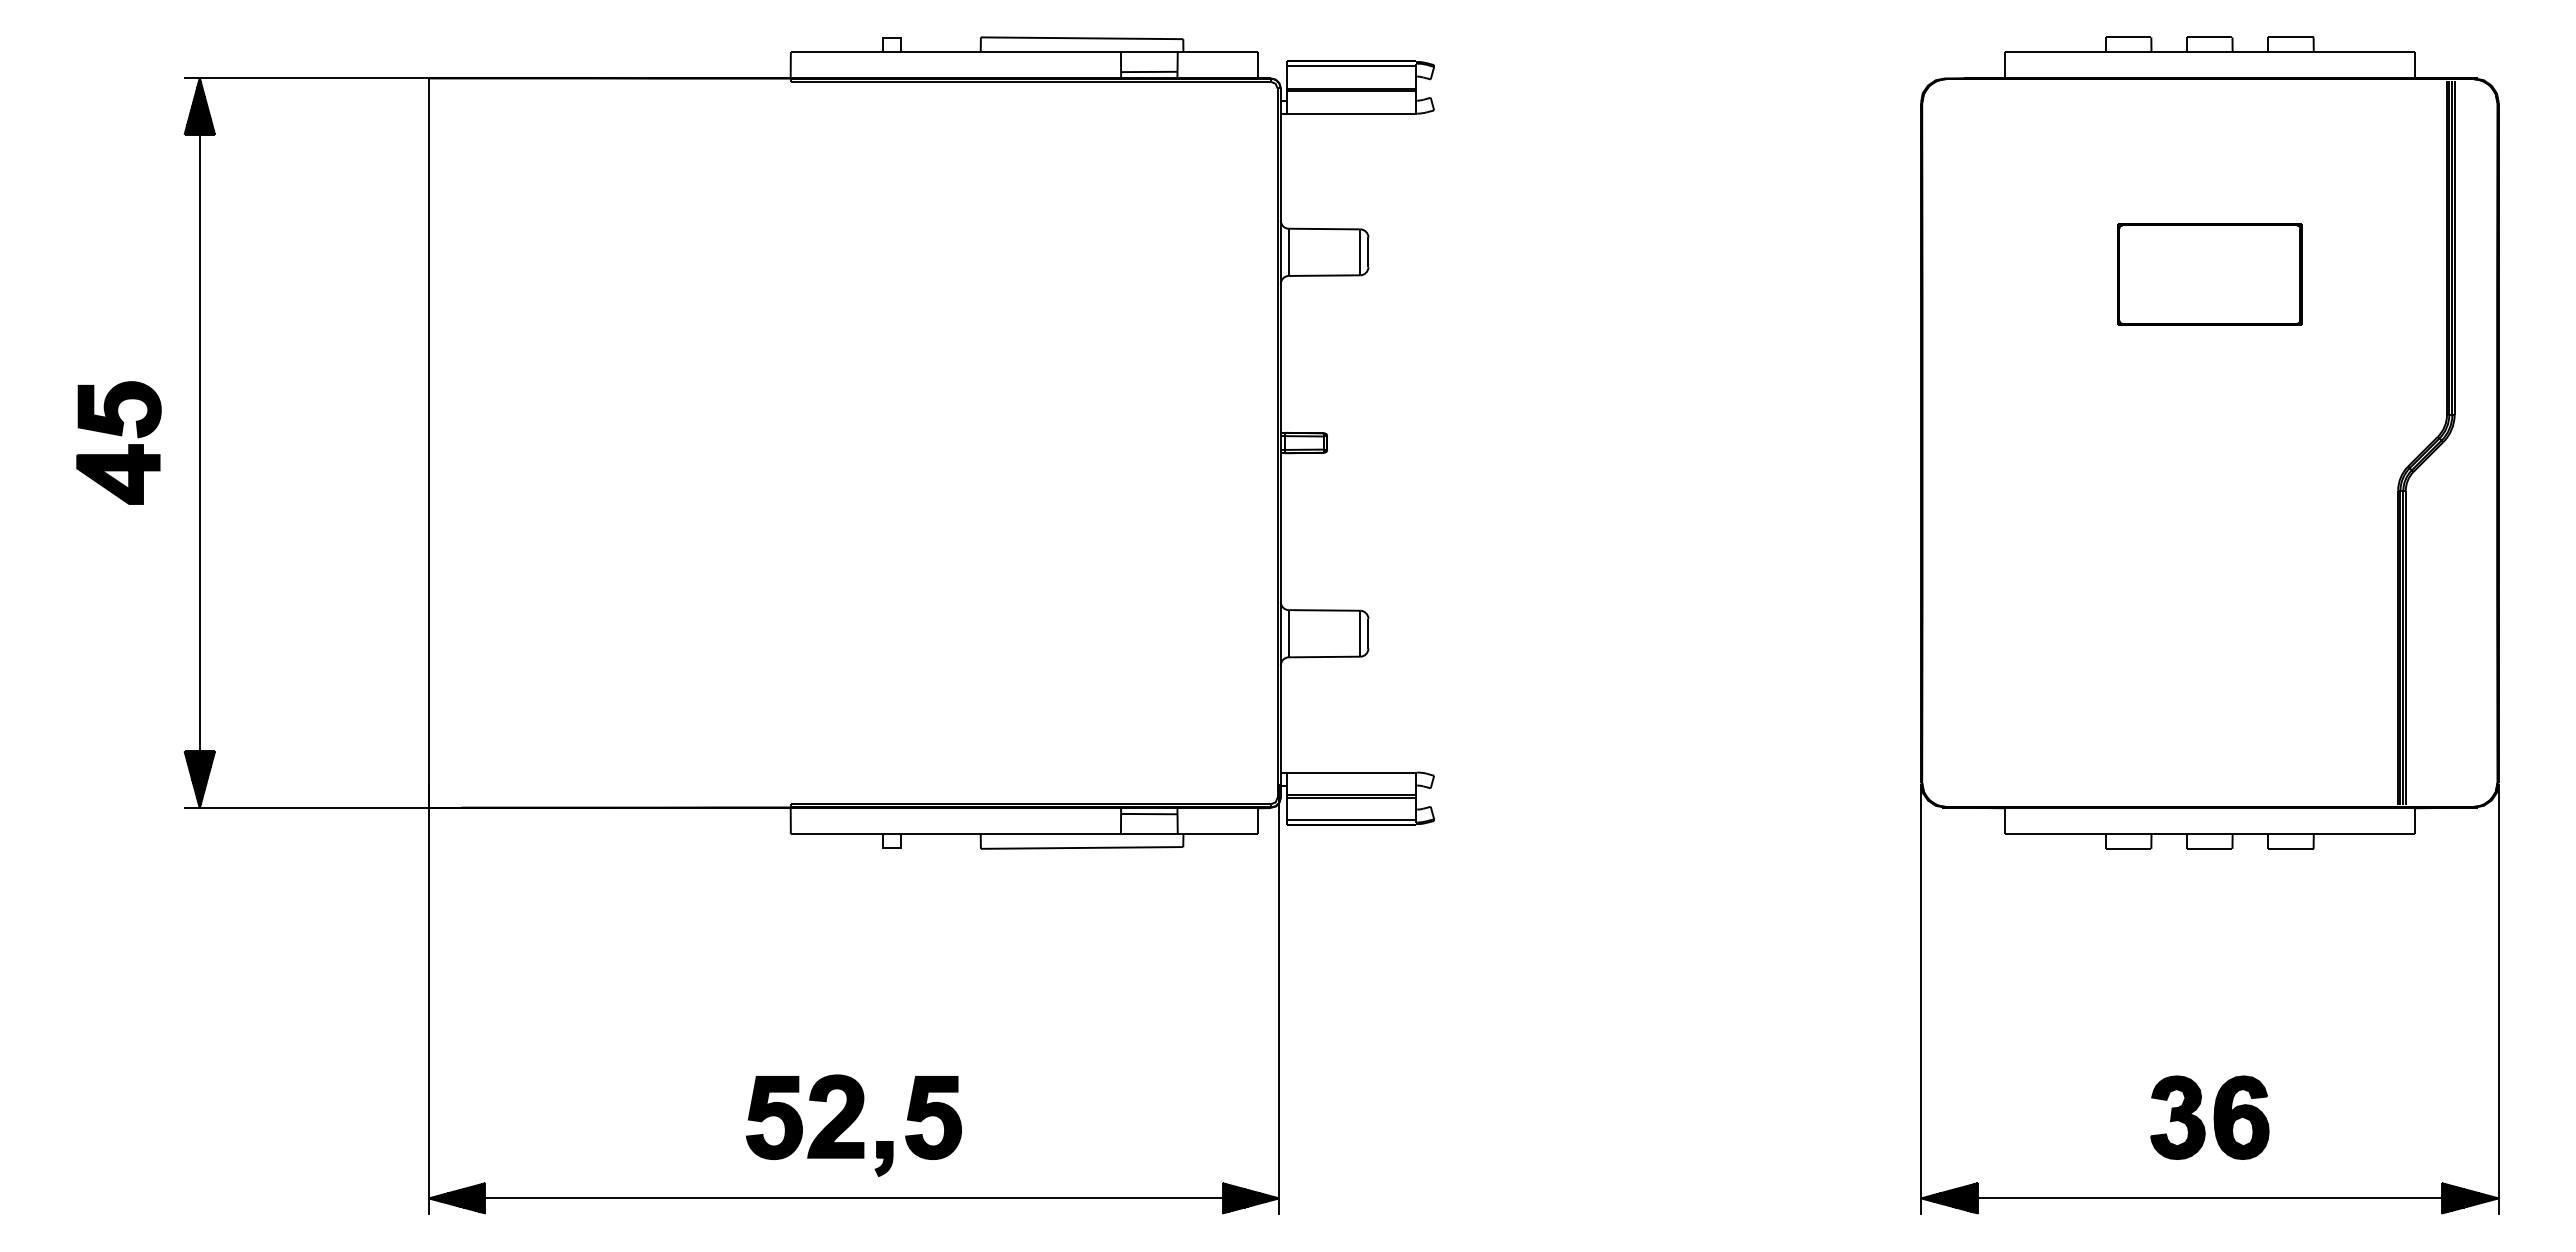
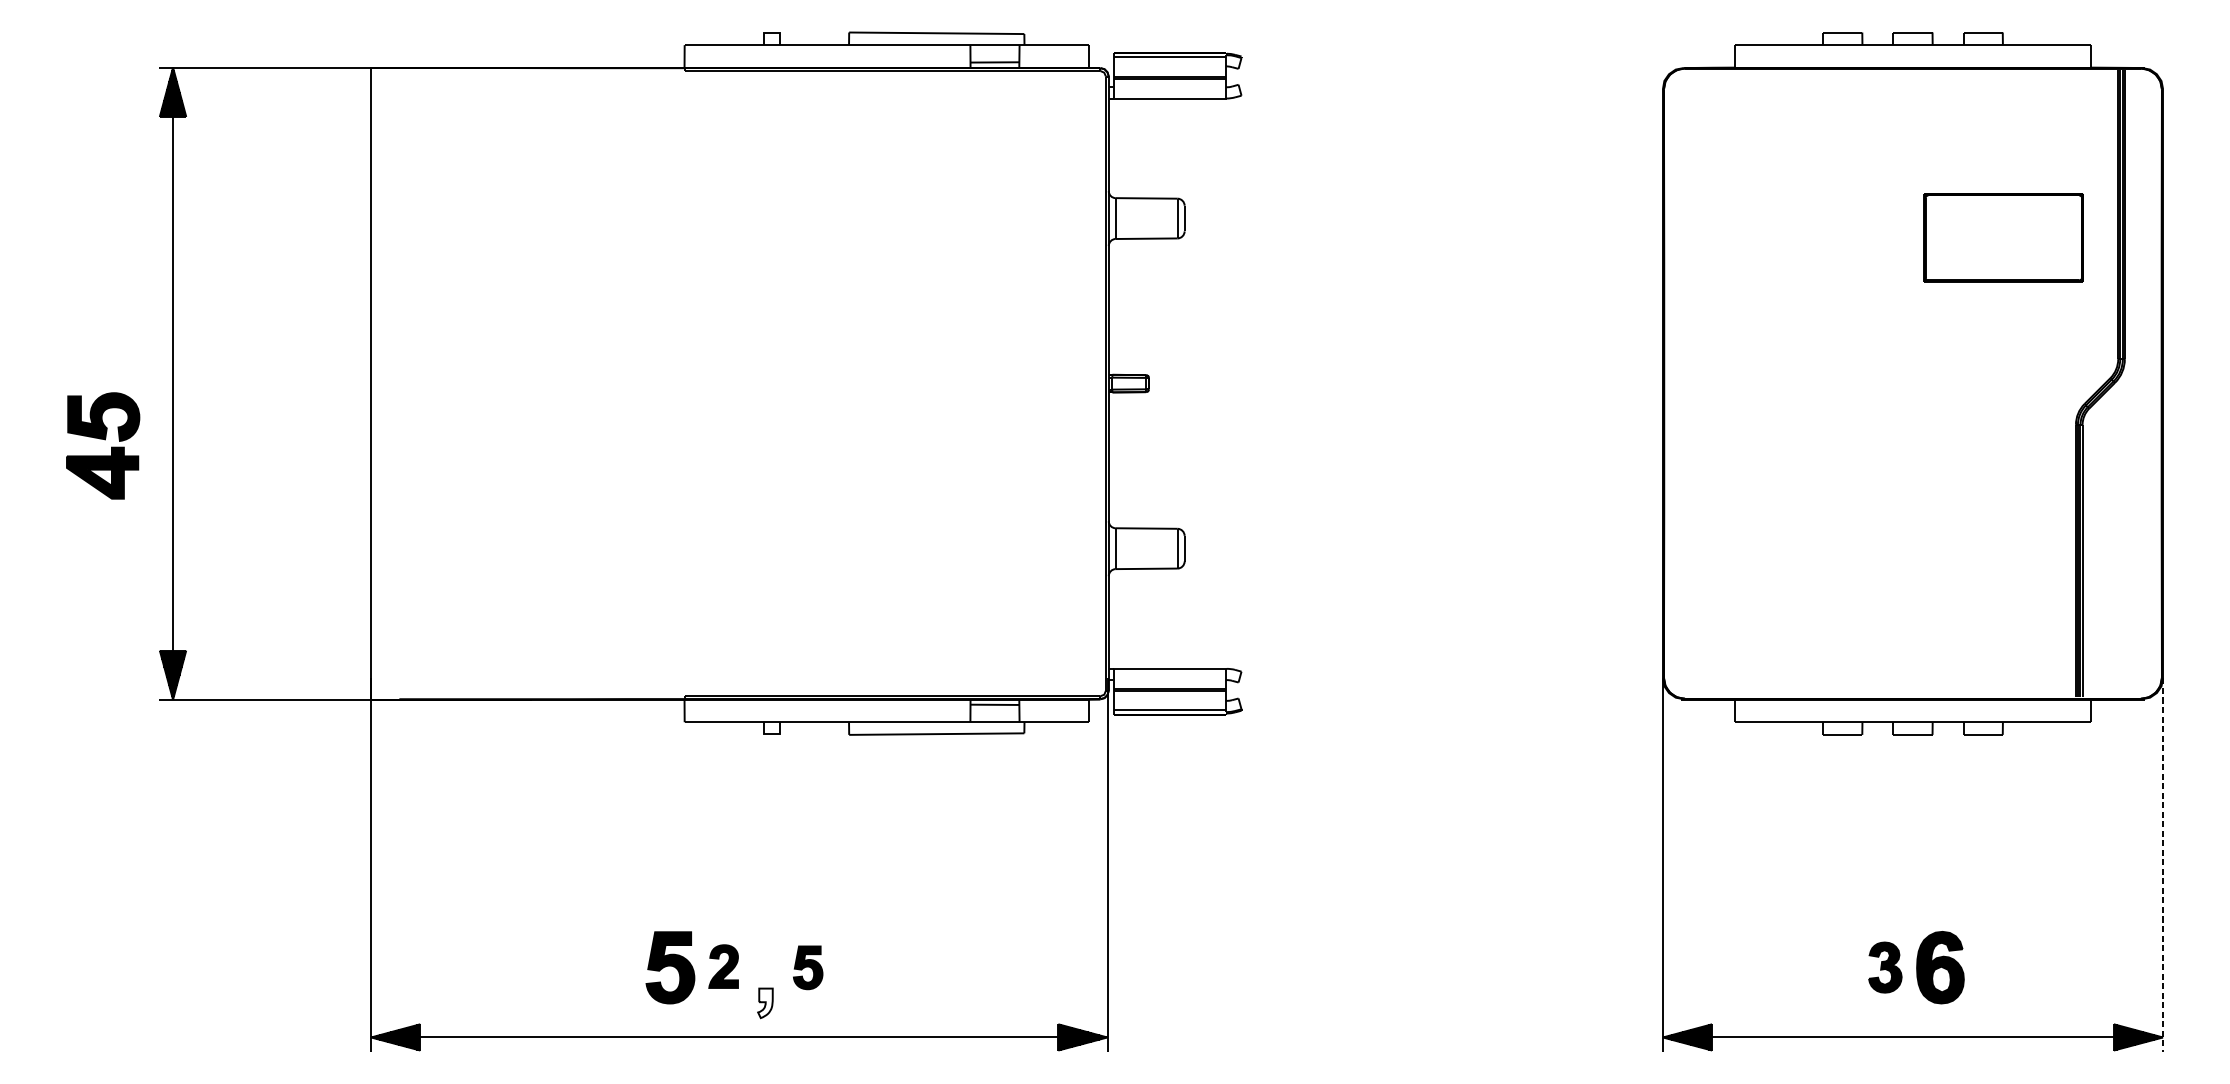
part: (2209, 274) -> (2003, 237), moved
part: (120, 436) -> (104, 440), moved
line: (2498, 999) -> (2162, 865), solid -> dashed
part: (835, 1116) -> (723, 966), size x0.6
part: (933, 1117) -> (808, 967), size x0.6
part: (2177, 1117) -> (1884, 967), size x0.7
fill: (883, 1158) -> (764, 1002), removed

